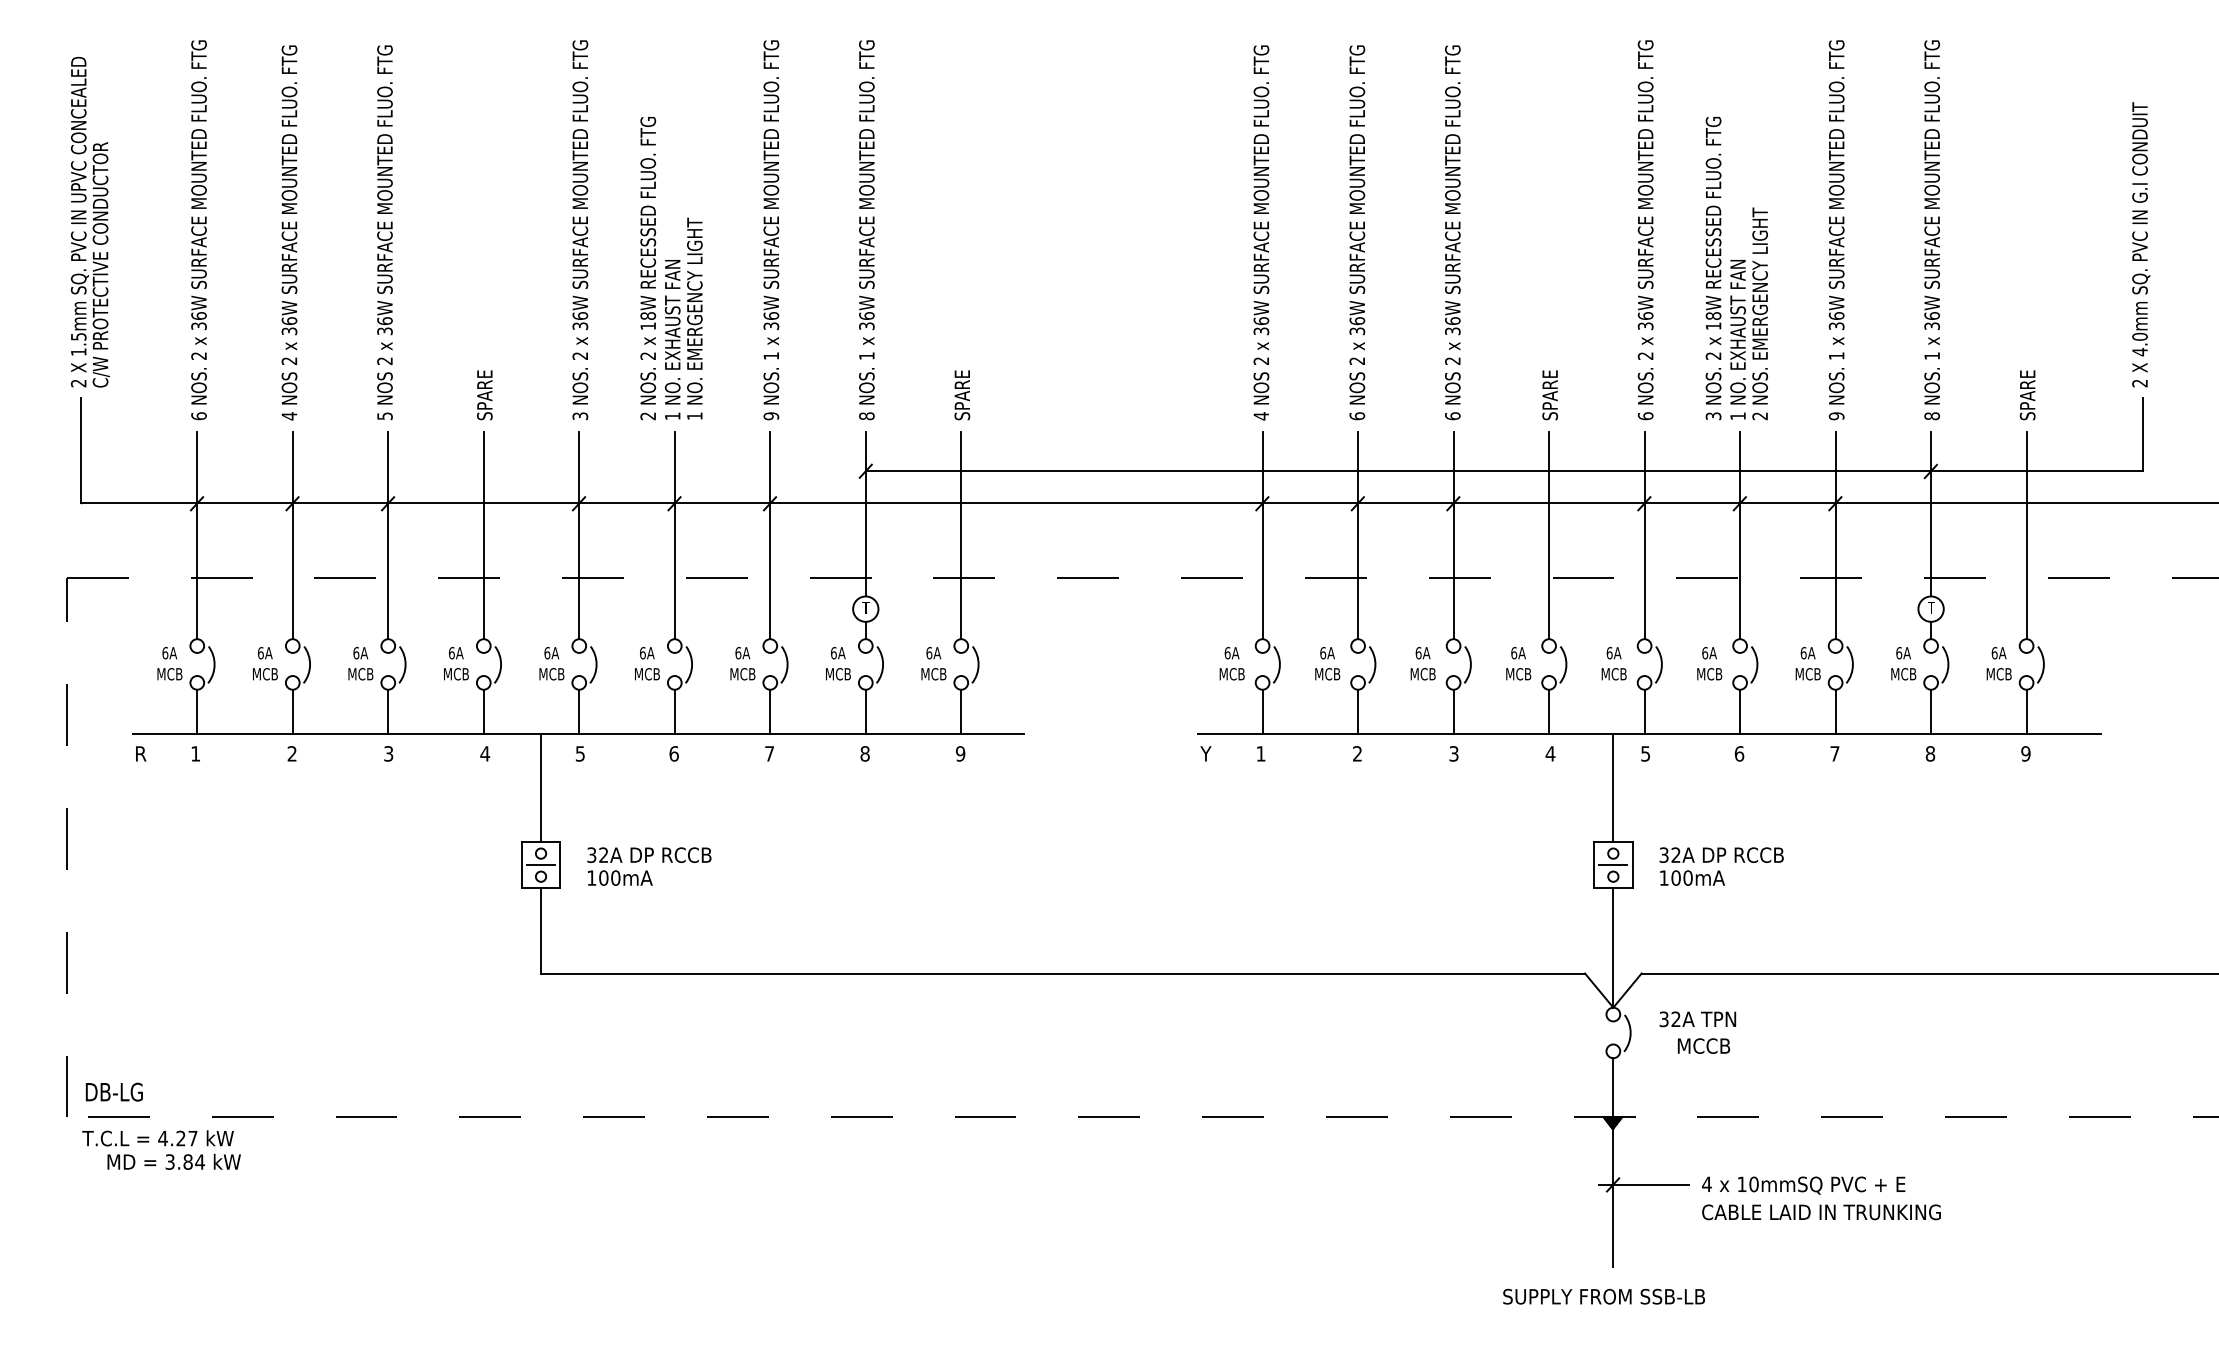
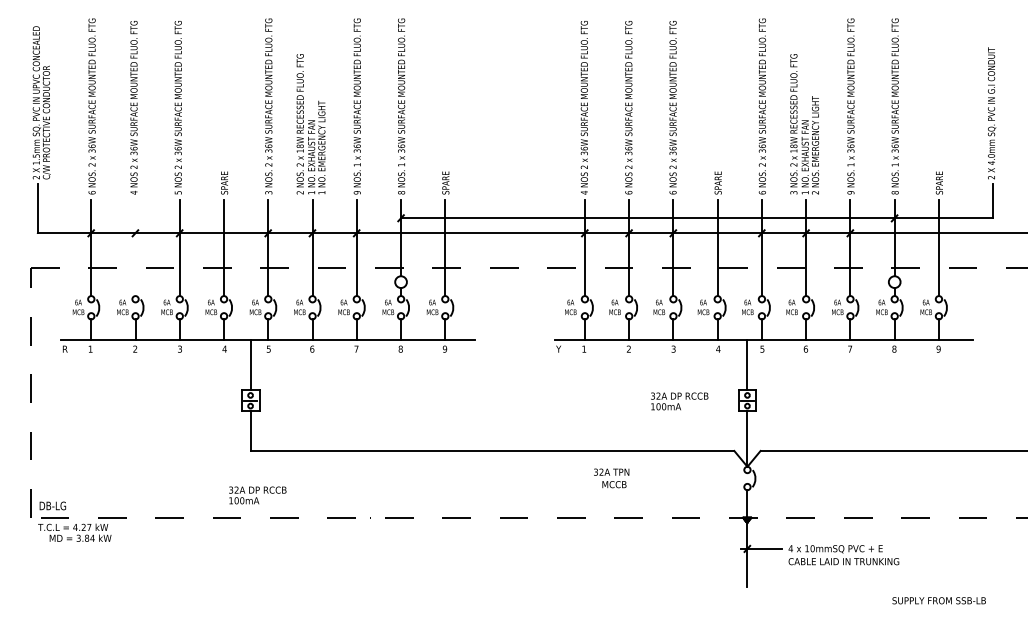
line: (292, 536) -> (135, 248), removed
text: (648, 866) -> (257, 495), moved
text: (1721, 866) -> (679, 401), moved
text: (1697, 1032) -> (611, 478), moved
text: (1602, 1296) -> (938, 600), moved

